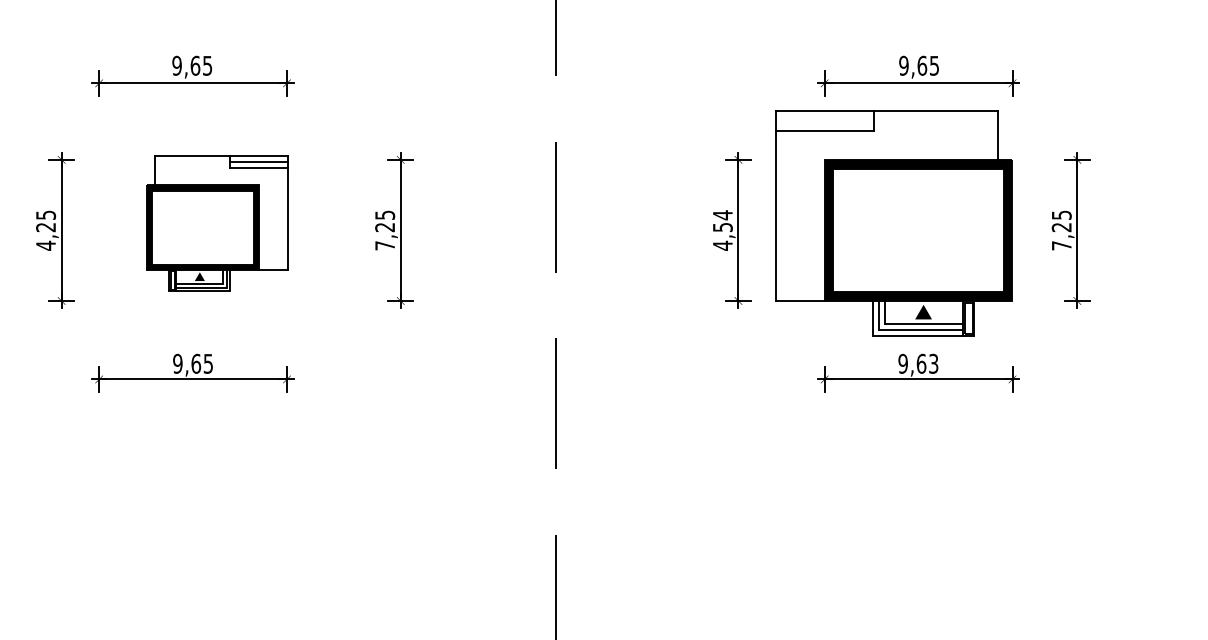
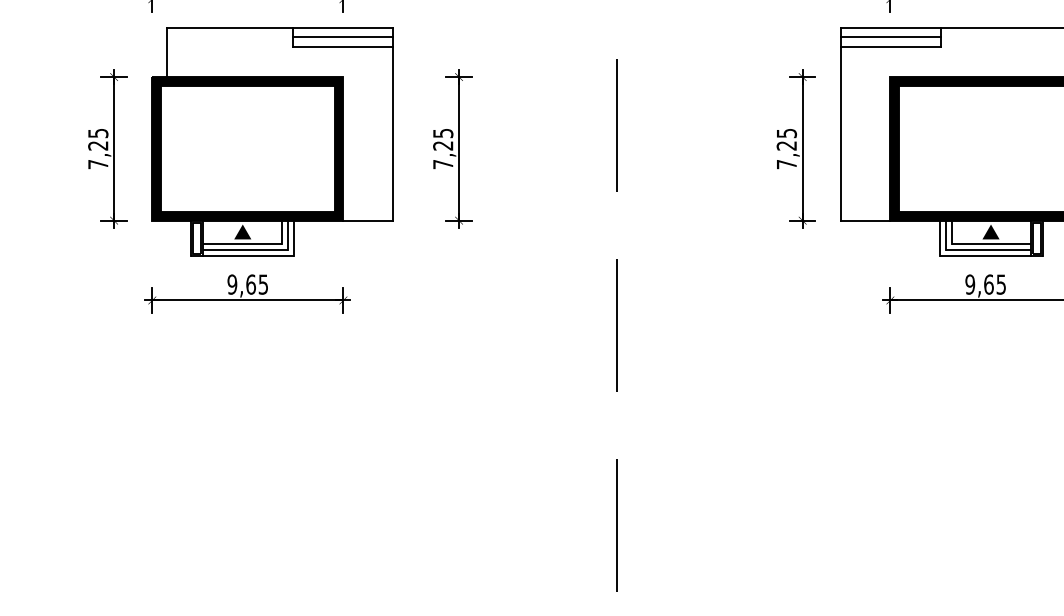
line: (824, 120) -> (890, 37), added
part: (217, 223) -> (272, 141), size x1.67
text: (722, 230) -> (786, 148), 4,54 -> 7,25
text: (45, 245) -> (97, 164), 4,25 -> 7,25
text: (933, 363) -> (1001, 284), 9,63 -> 9,65

